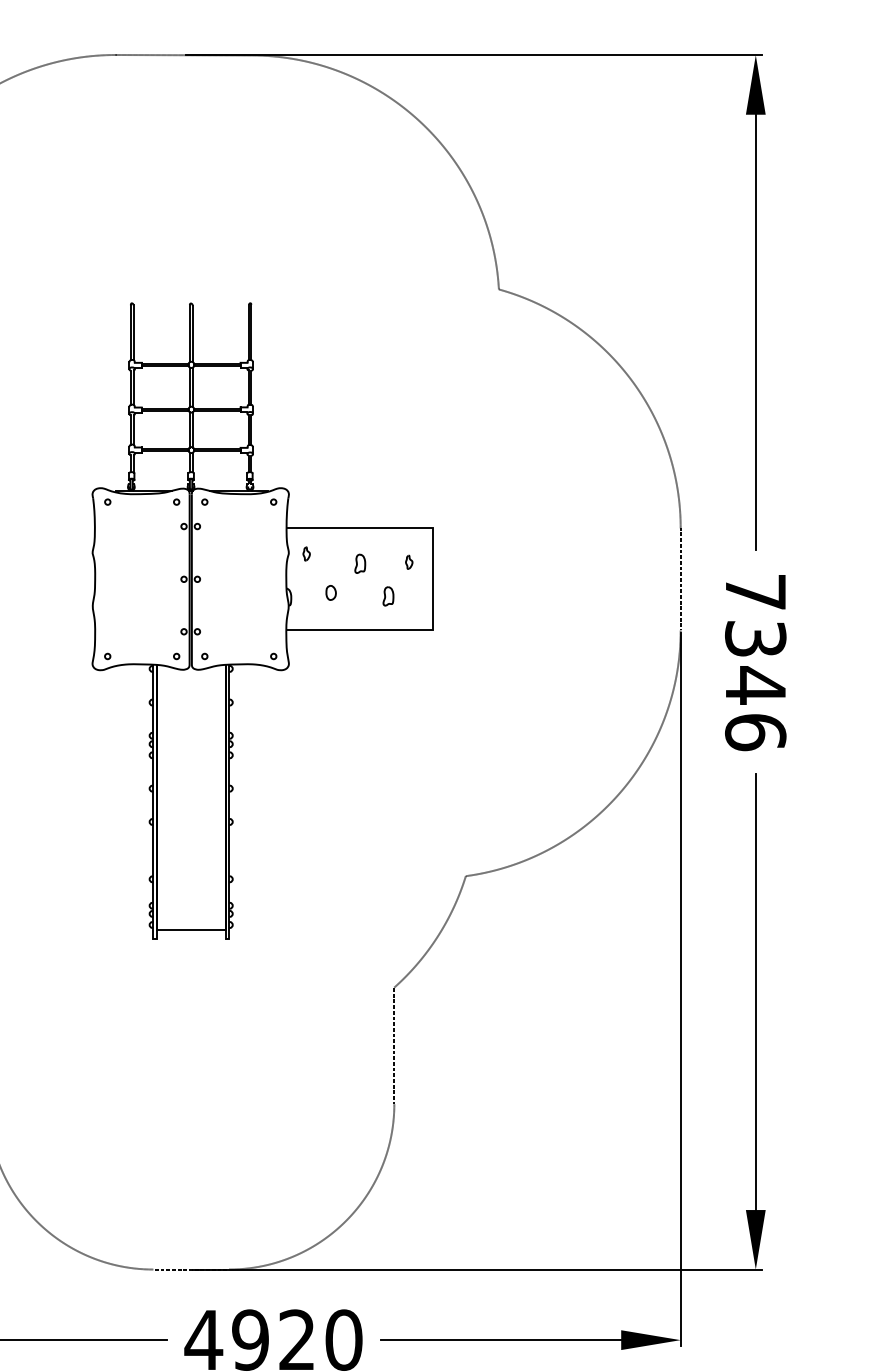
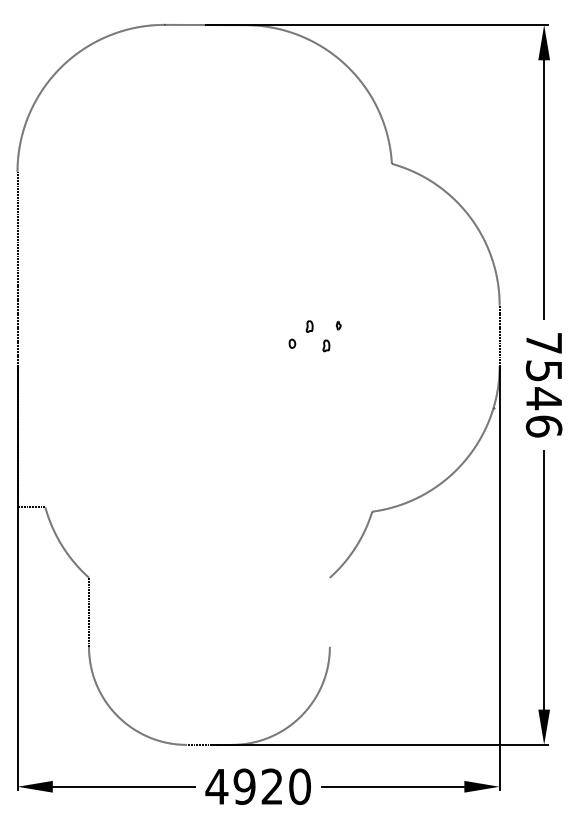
part: (262, 621) -> (251, 360), removed
text: (756, 639) -> (544, 371), 7346 -> 7546
line: (393, 1044) -> (329, 611), removed

